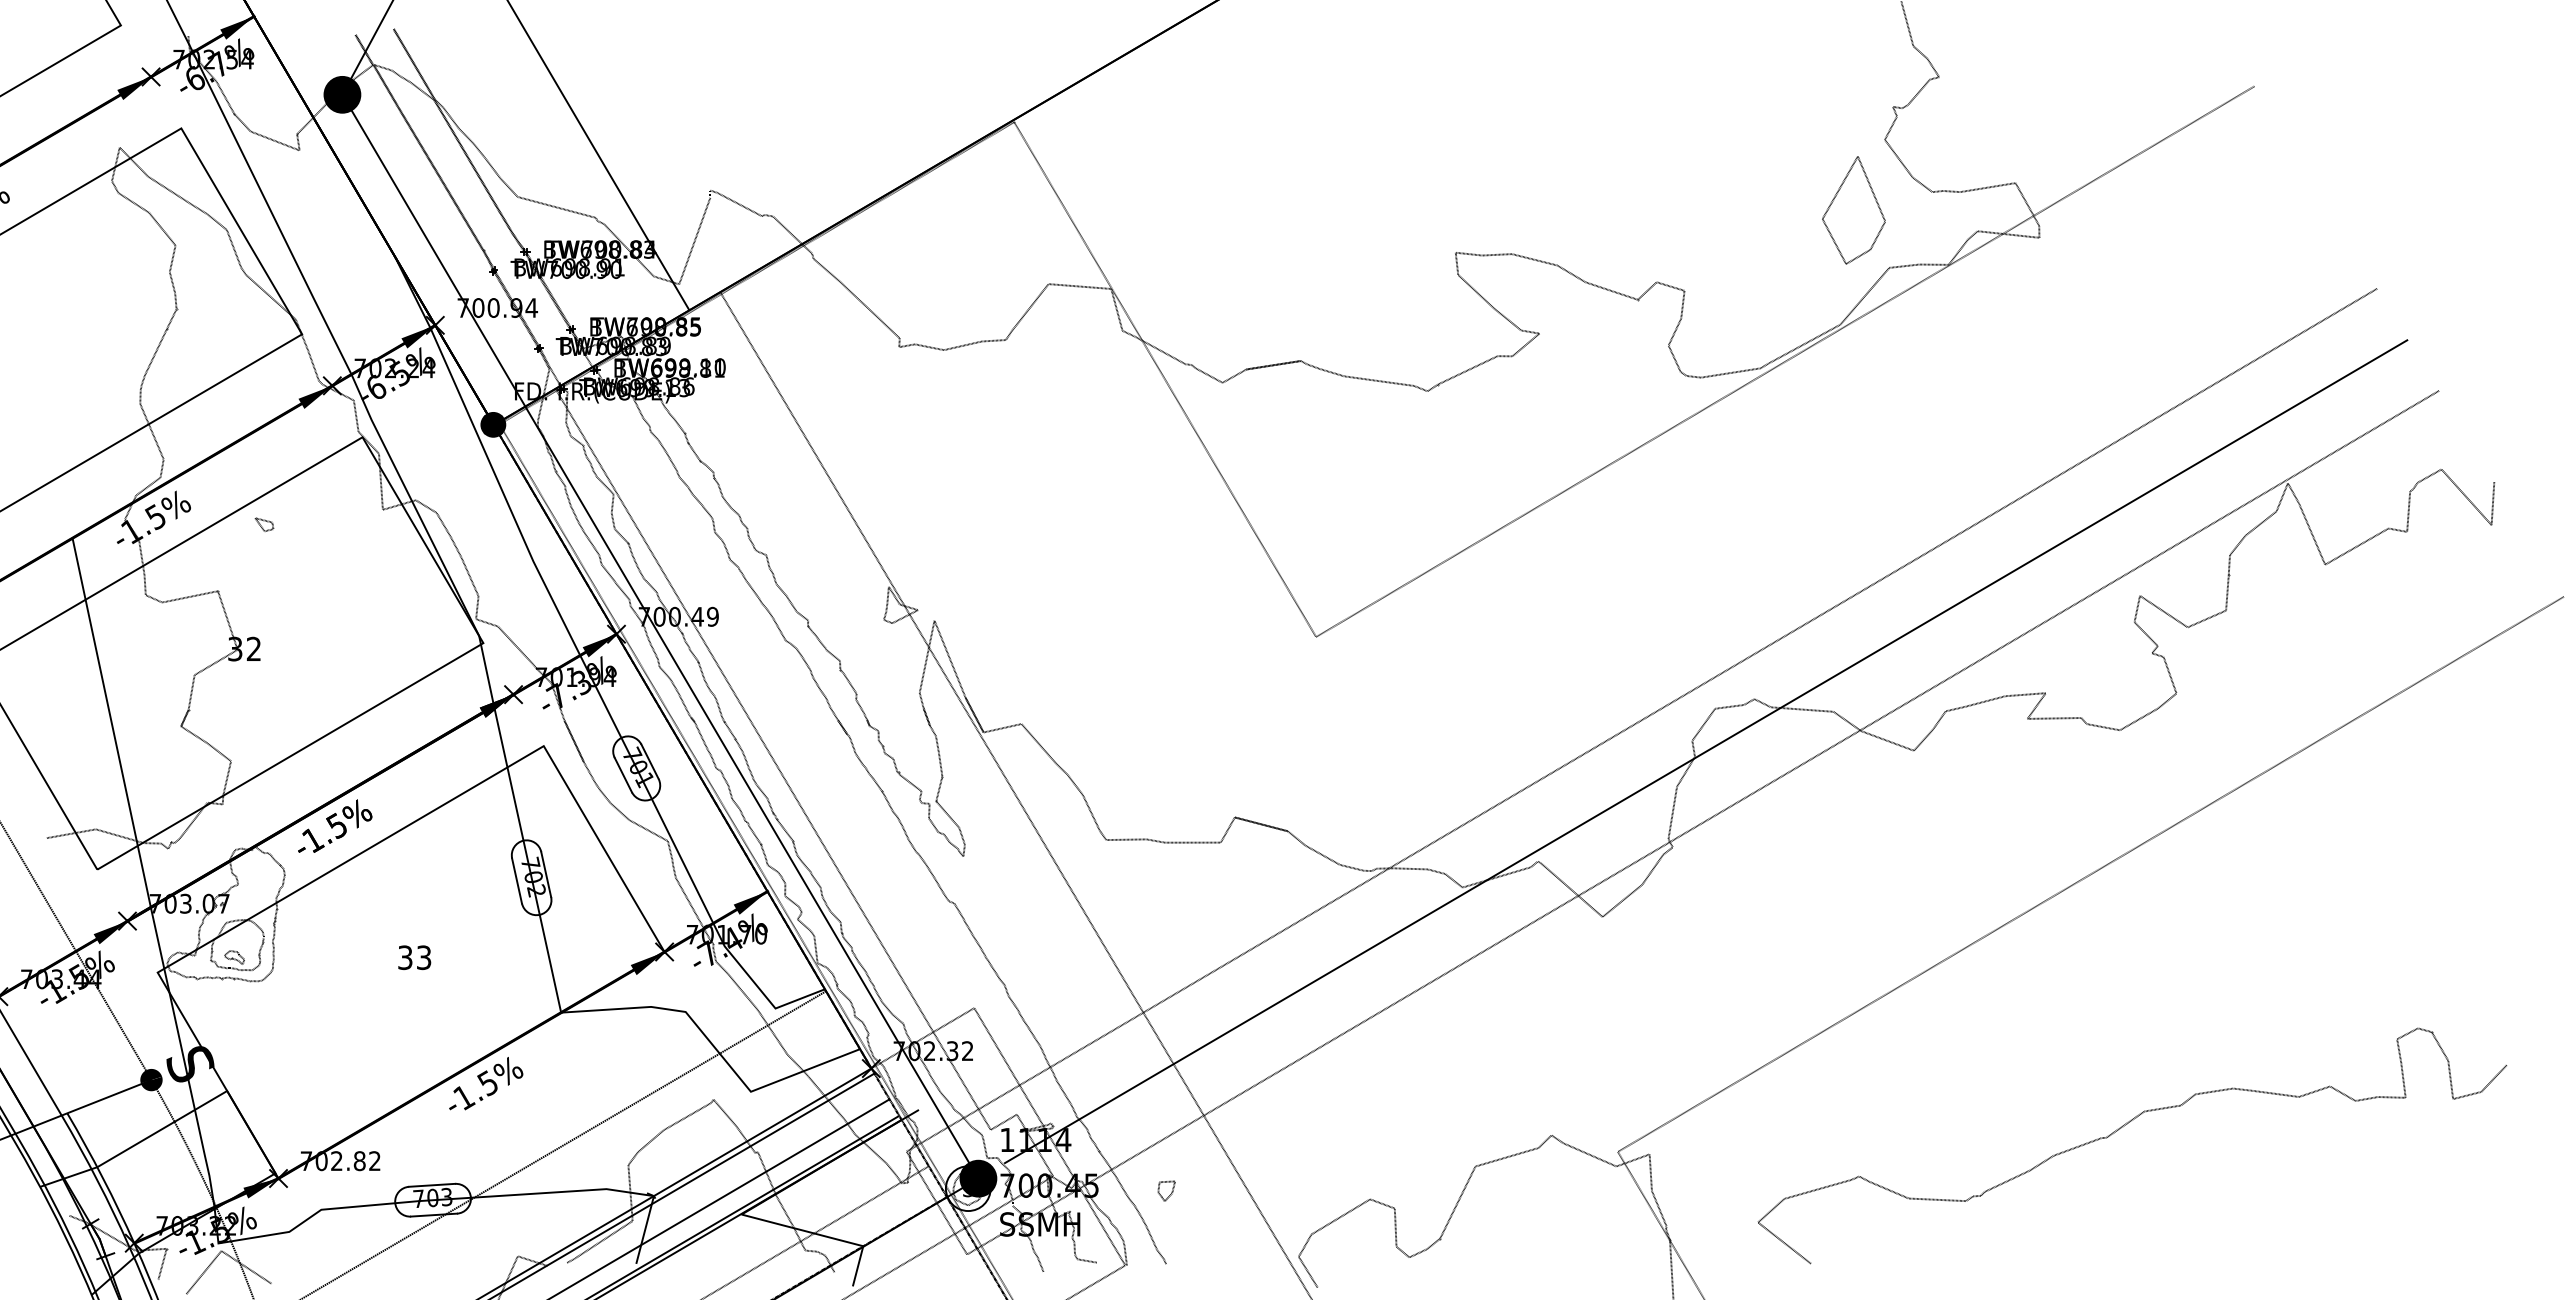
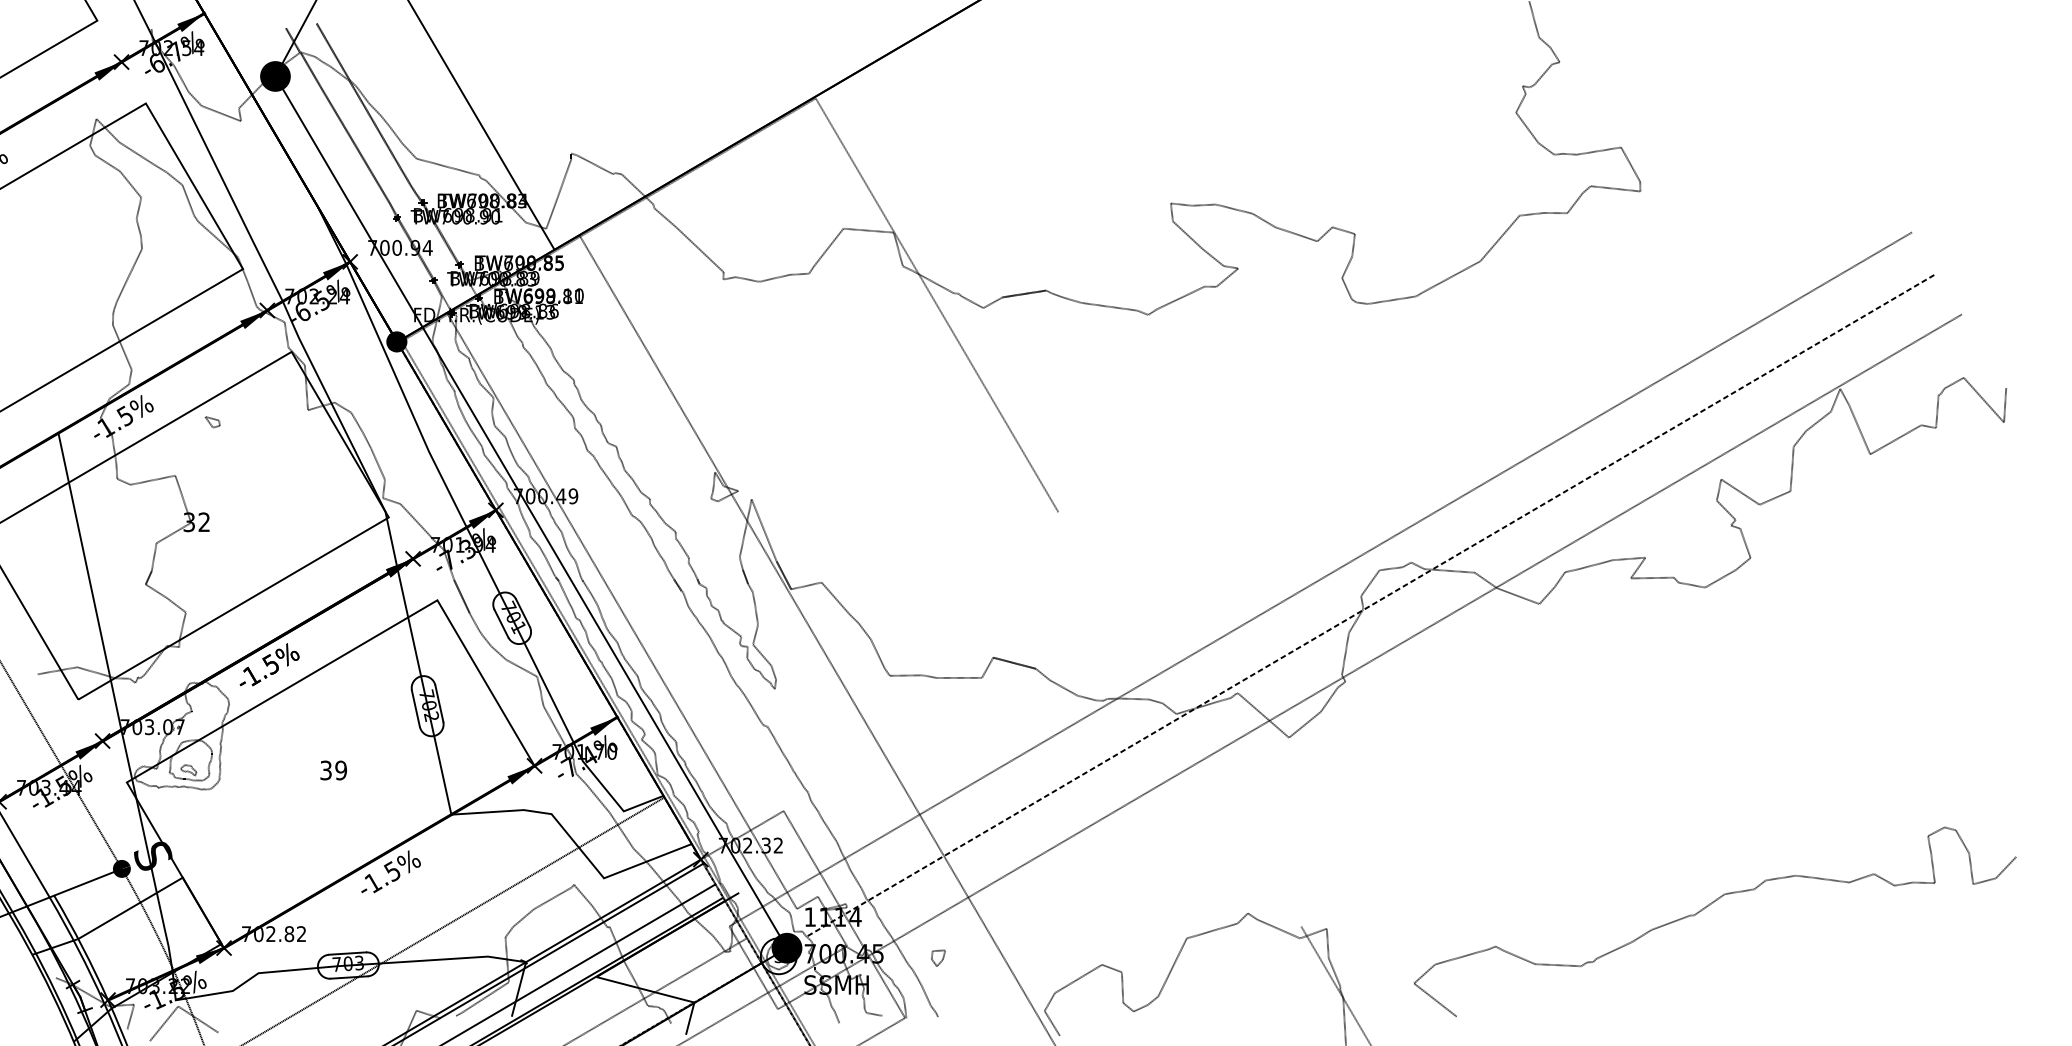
part: (1853, 210) -> (1490, 169), removed
line: (1785, 361) -> (1436, 290), removed
line: (1706, 751) -> (1372, 604), solid -> dashed
line: (2090, 873) -> (1681, 702), removed
text: (423, 957) -> (340, 770), 33 -> 39

